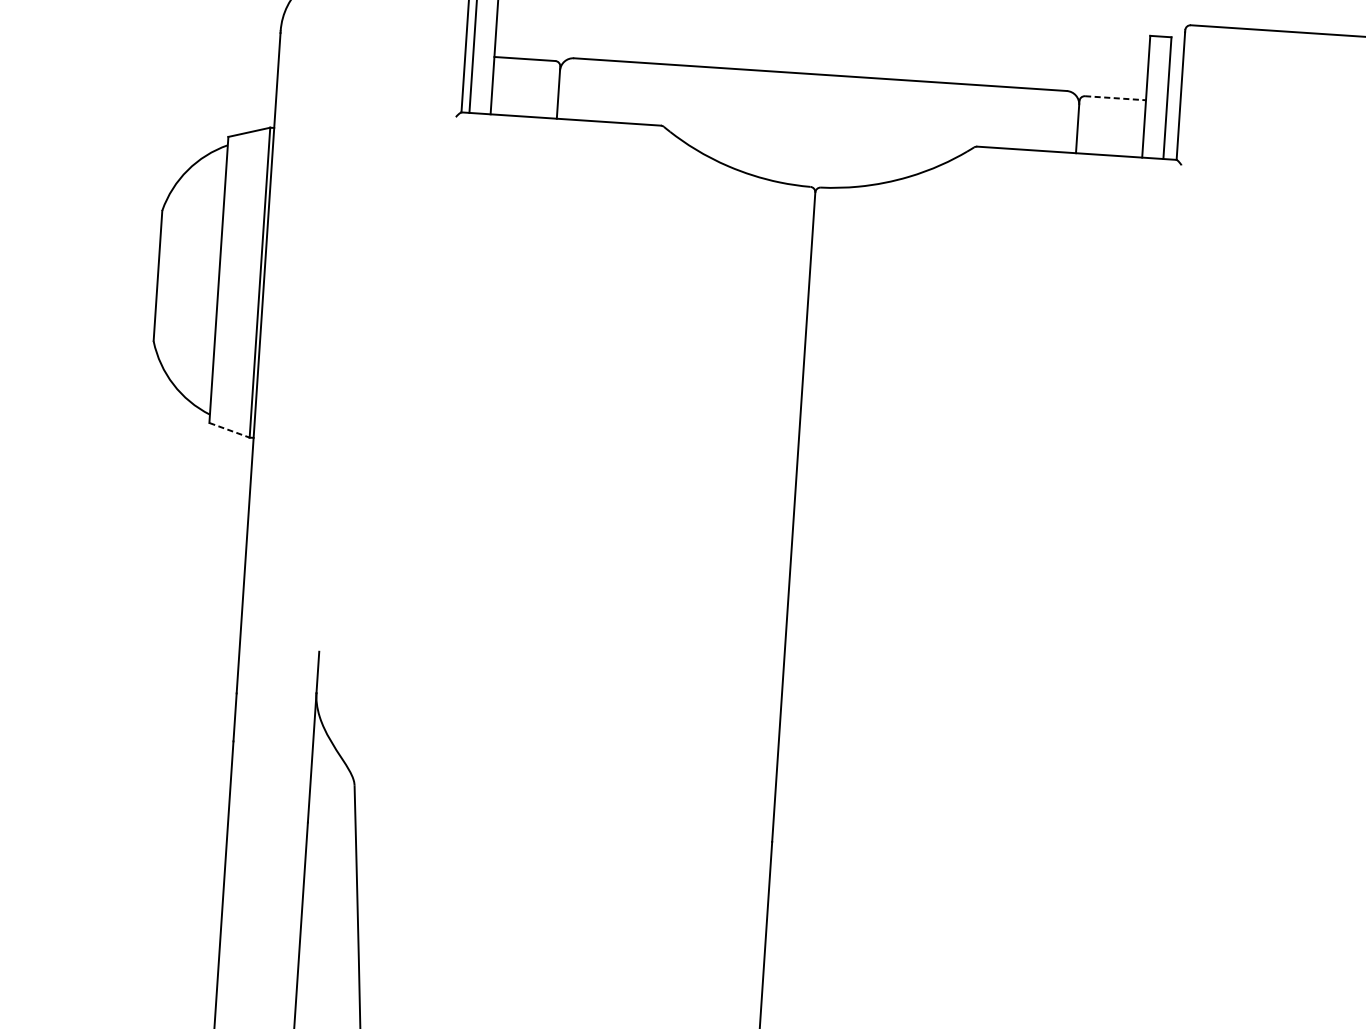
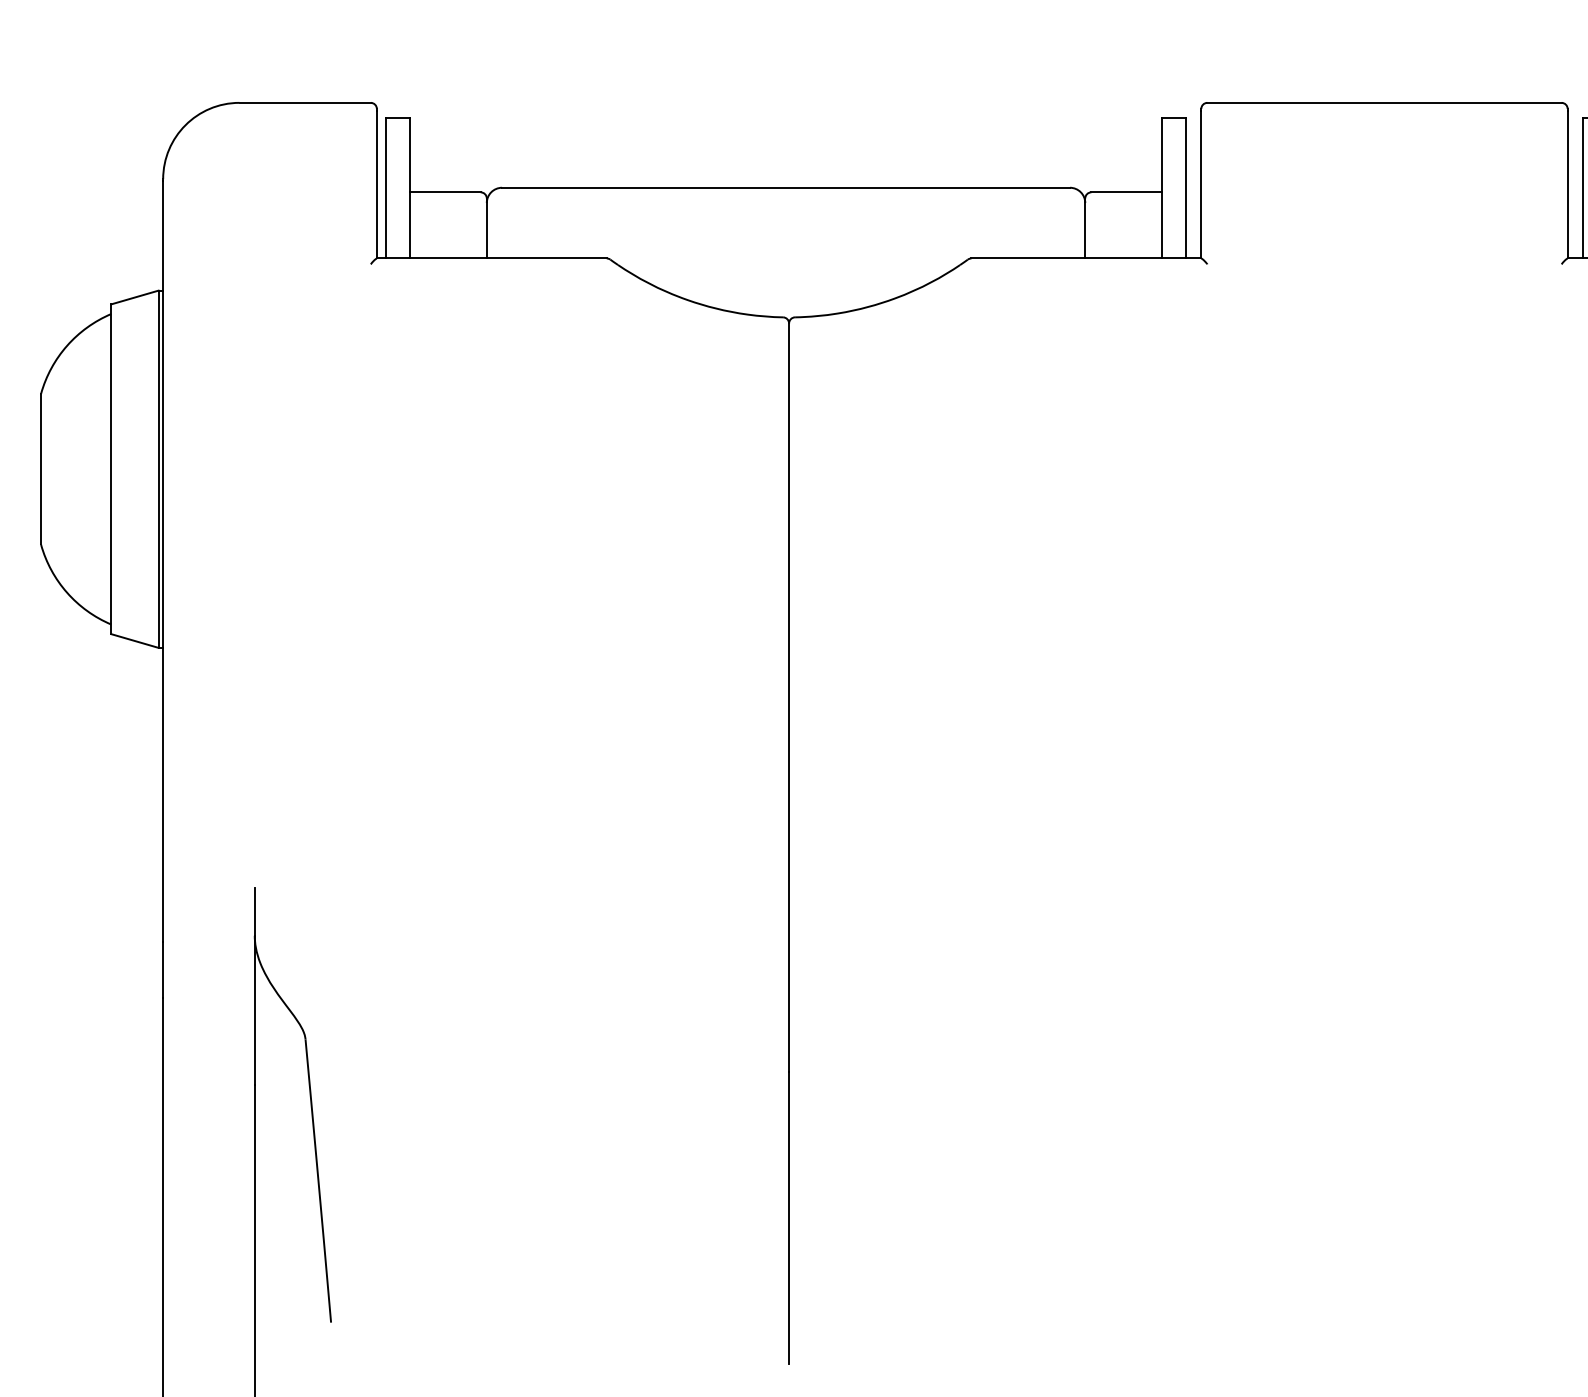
line: (1115, 98) -> (1126, 192), dashed -> solid
line: (229, 430) -> (134, 641), dashed -> solid

